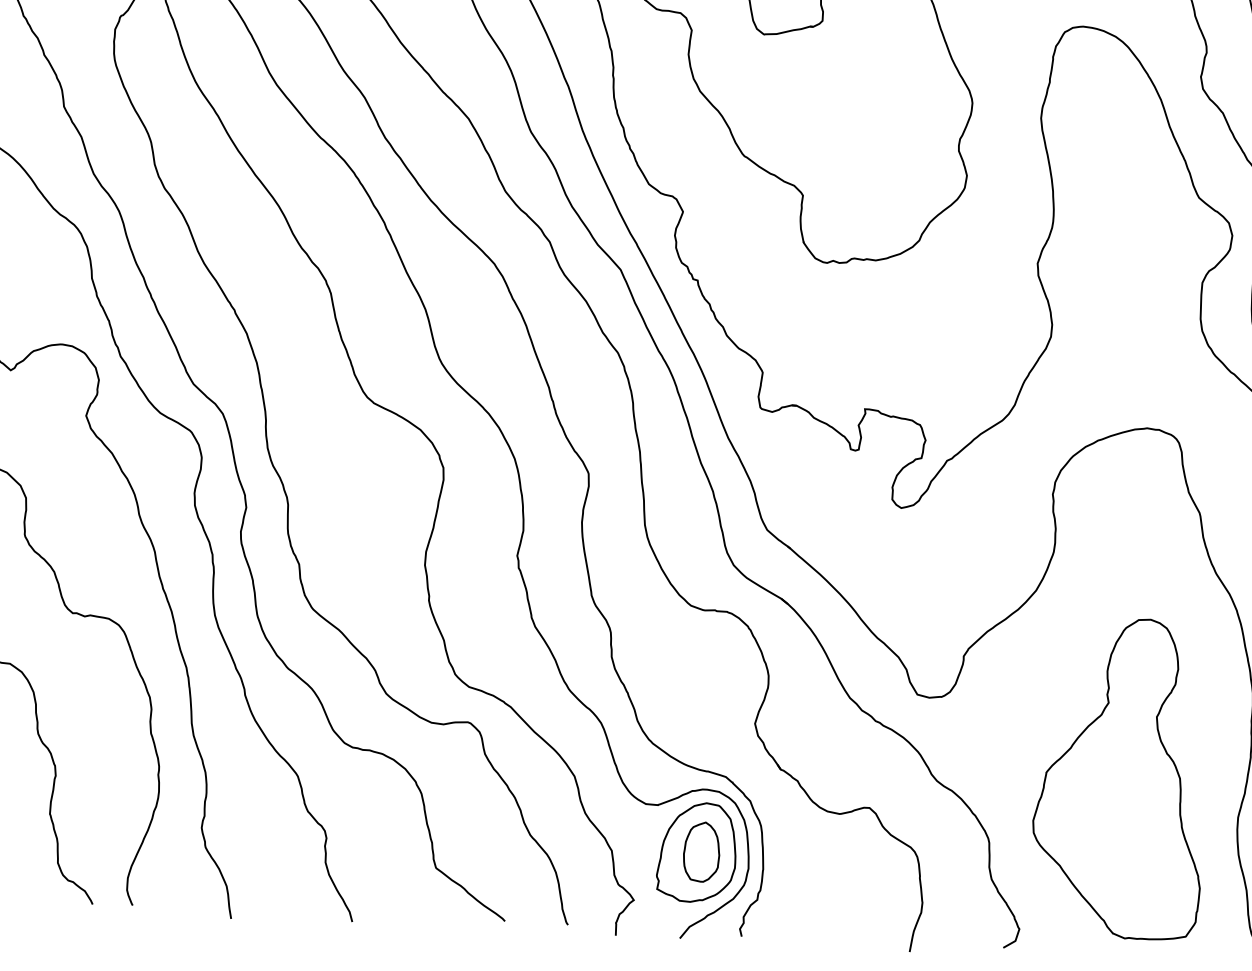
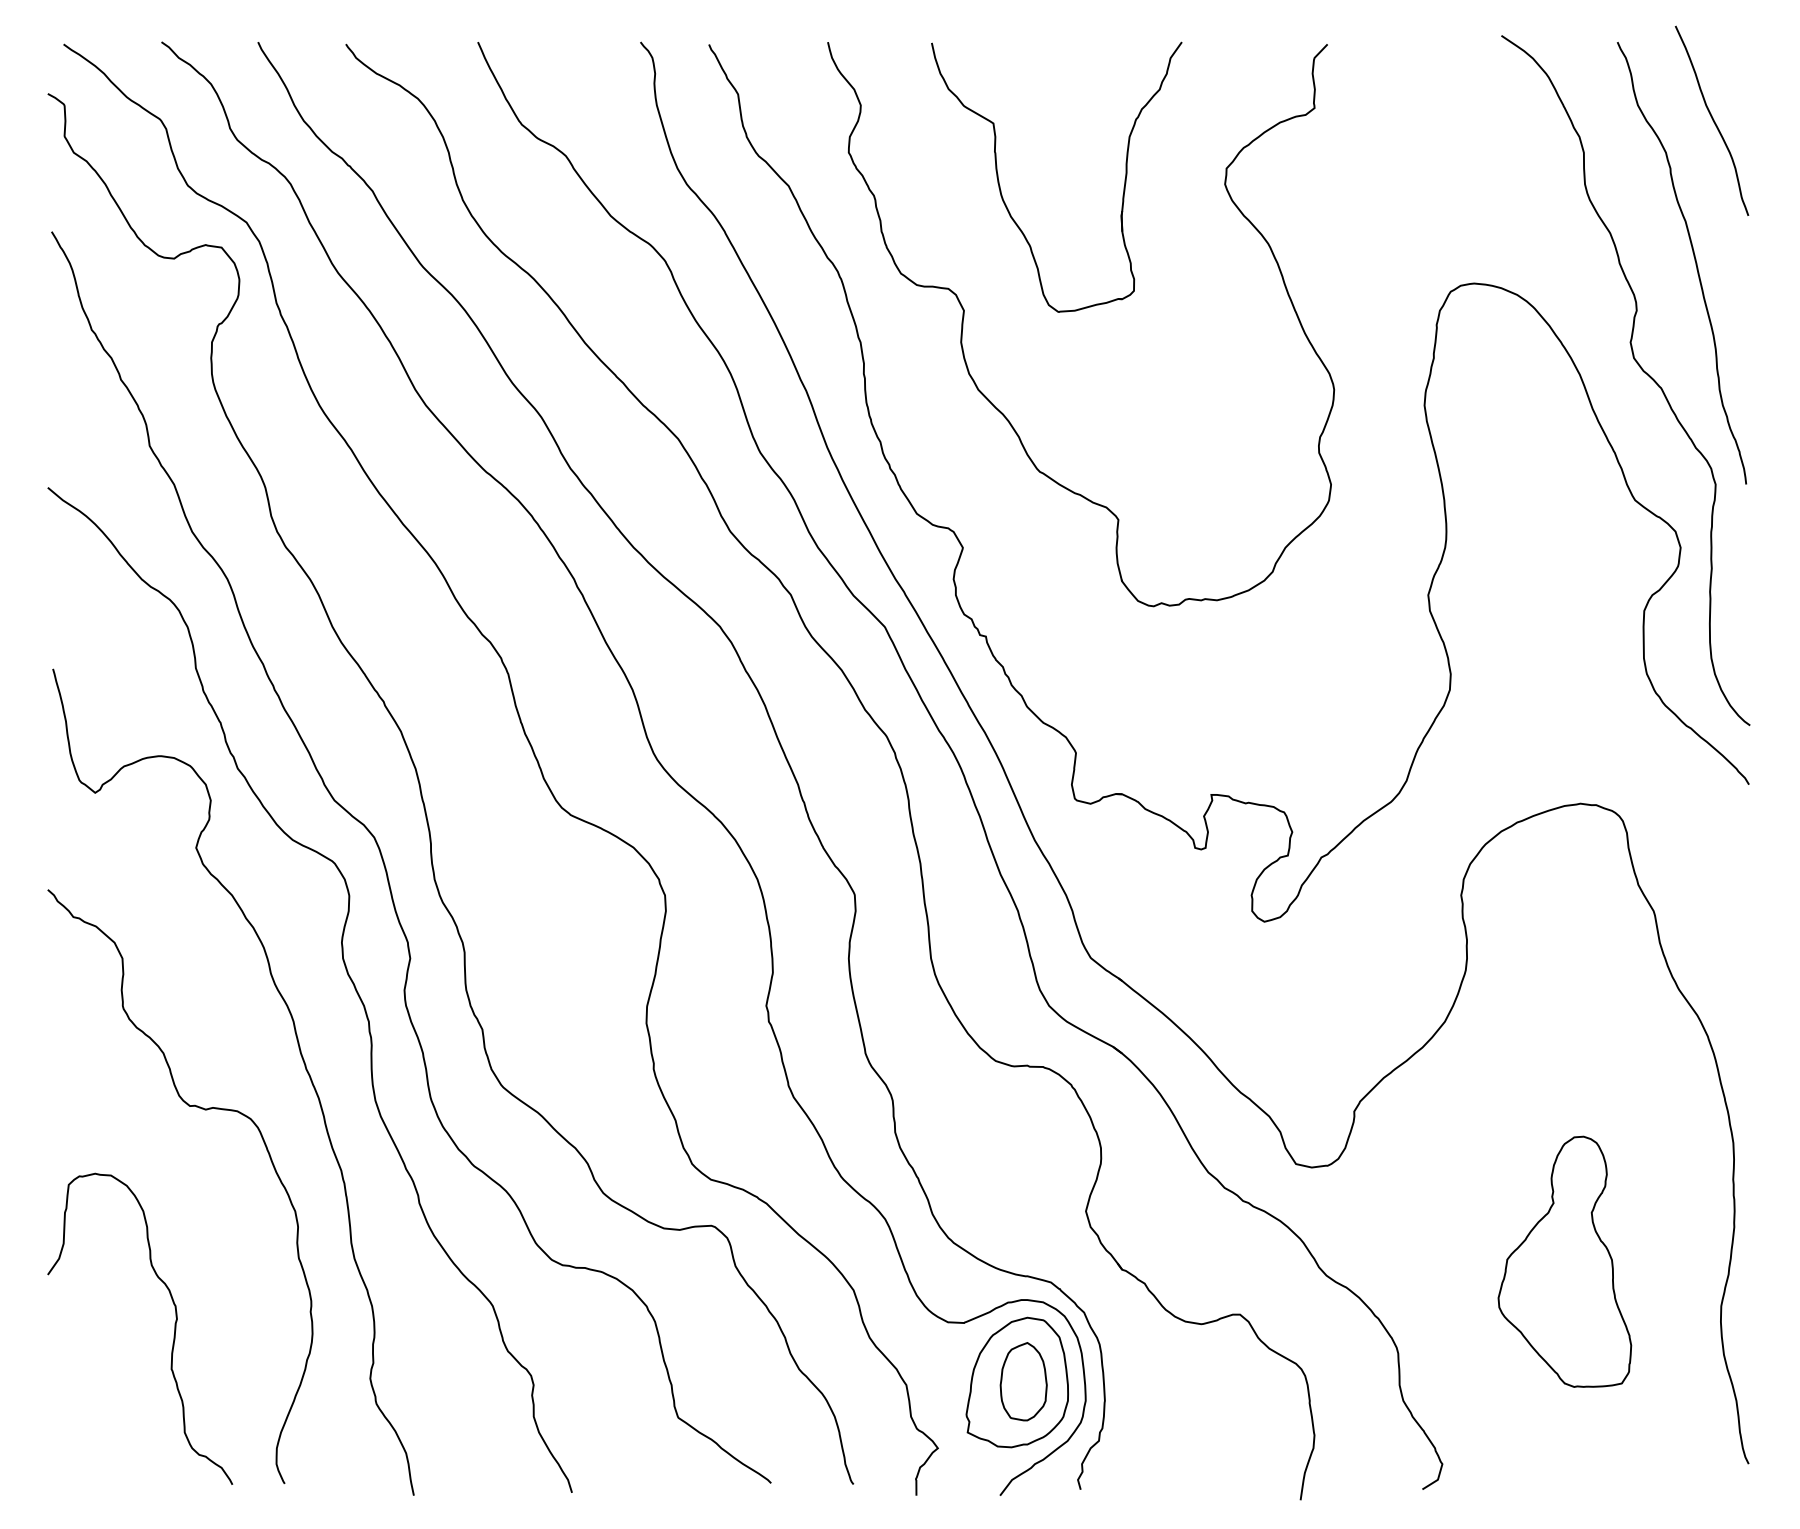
part: (1119, 778) -> (1564, 1261), size x0.6

